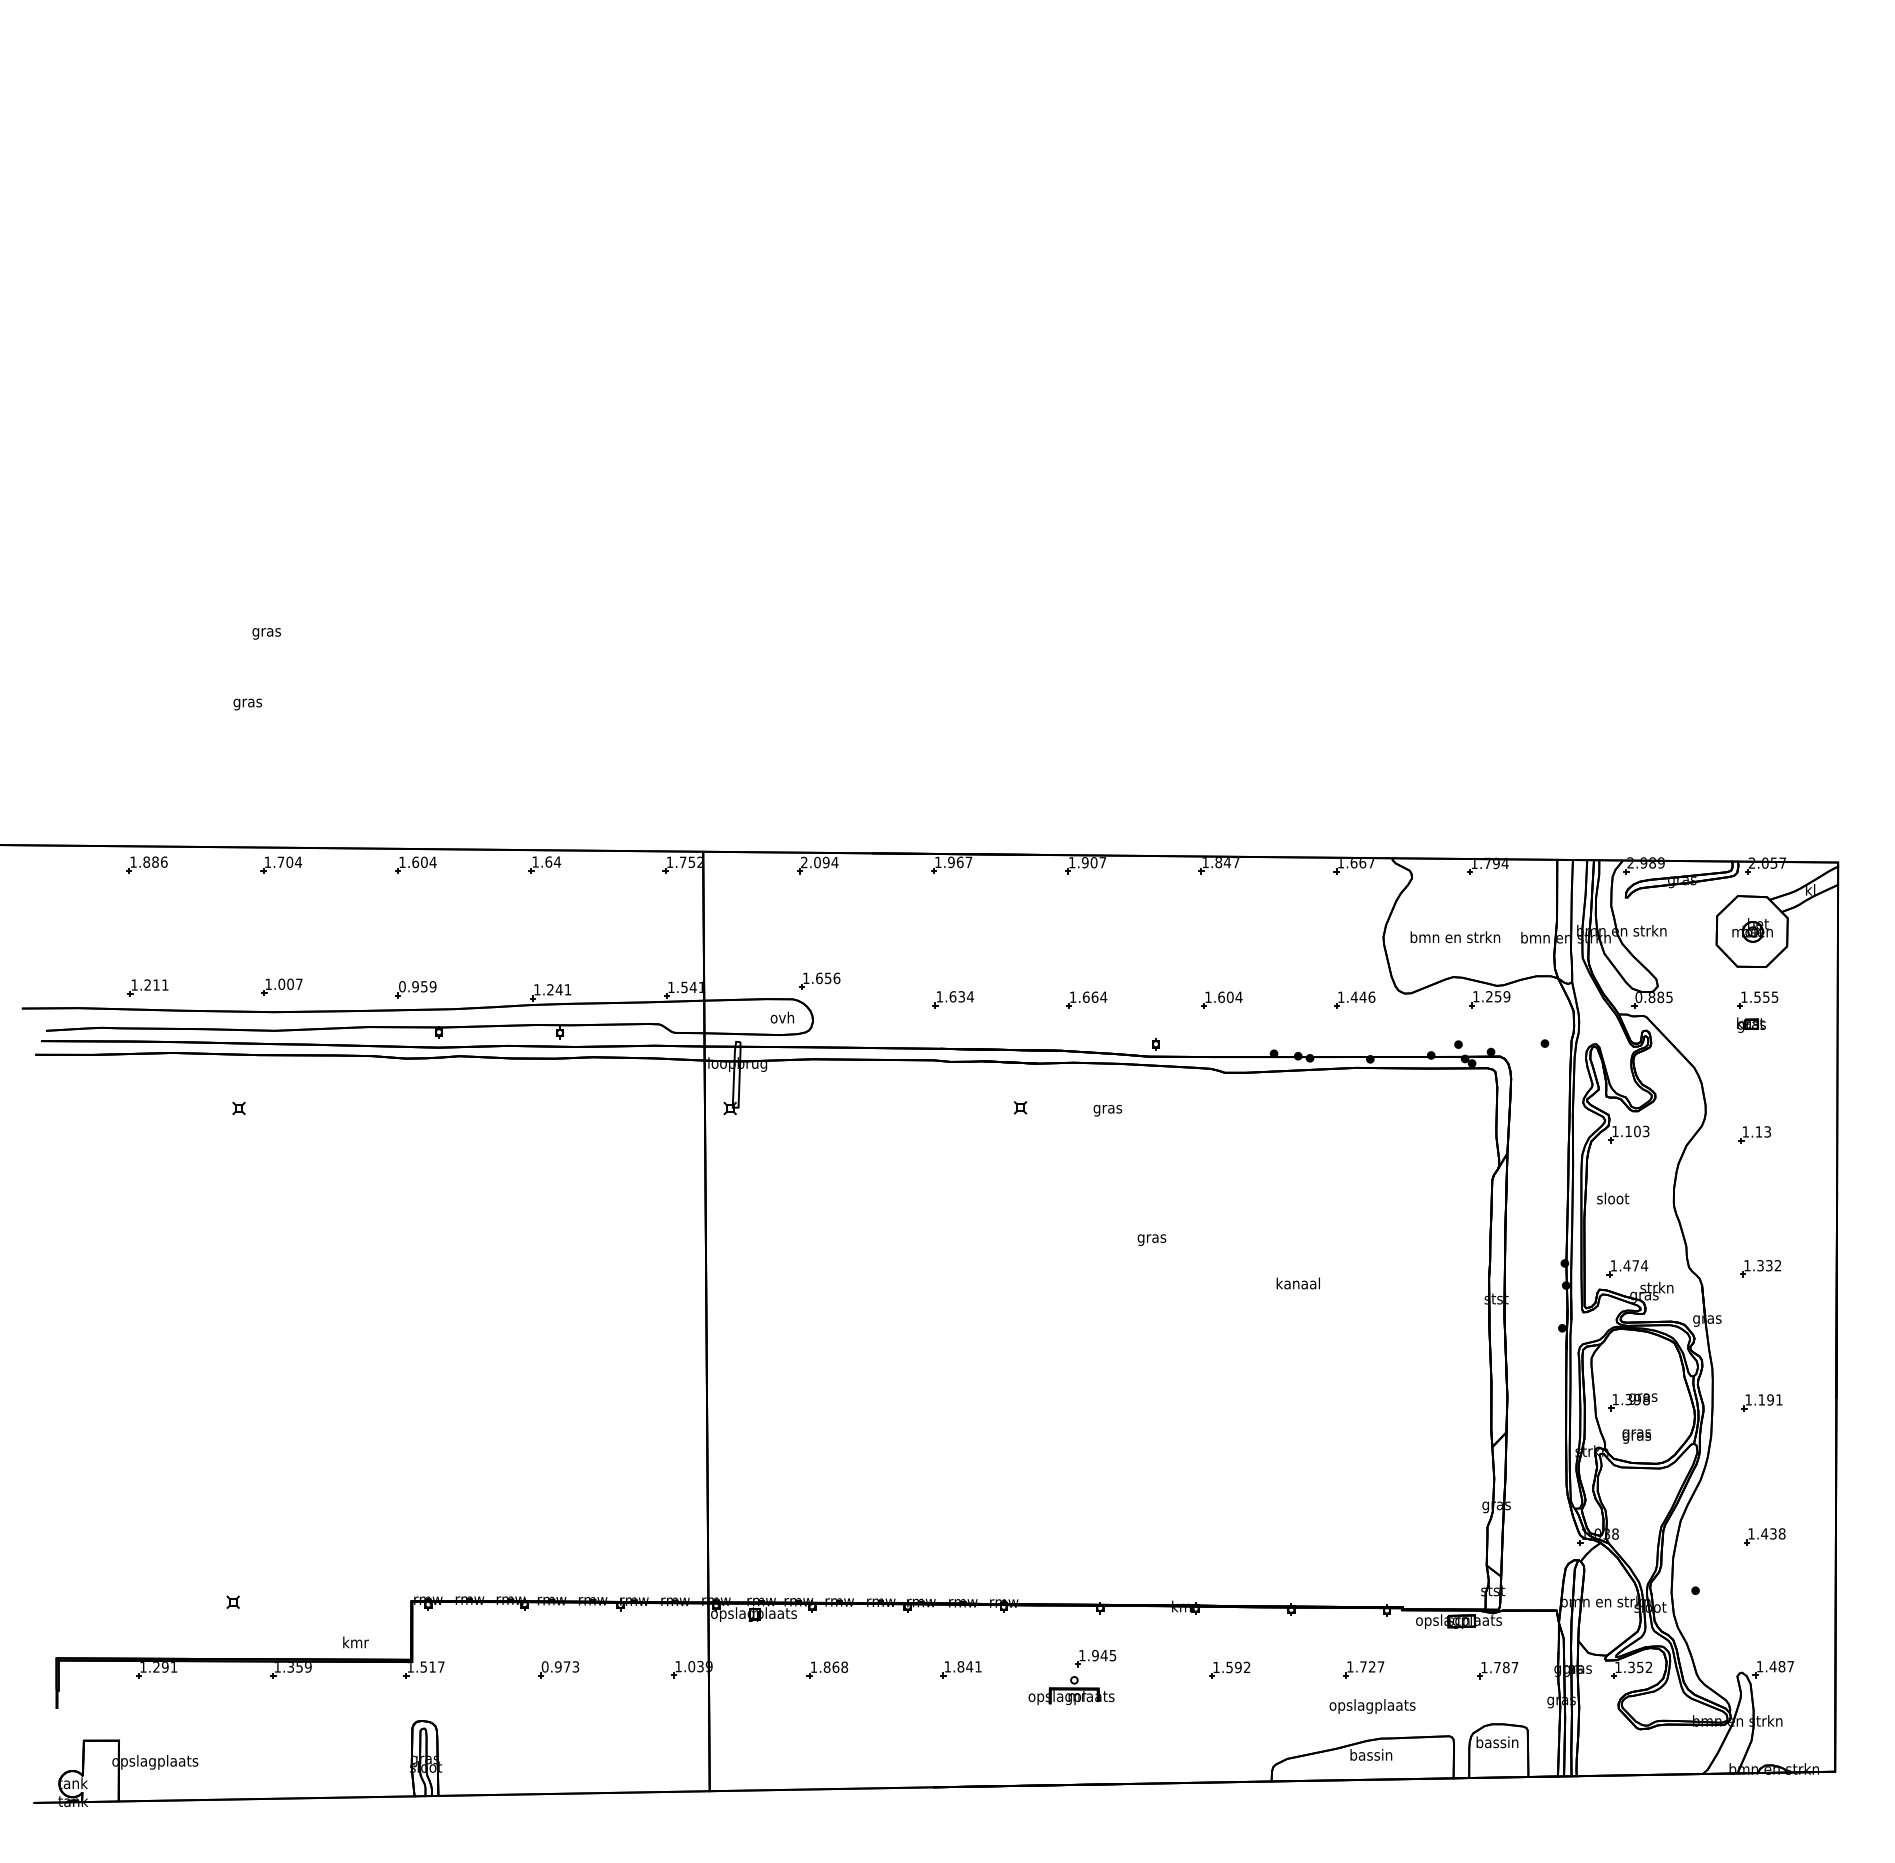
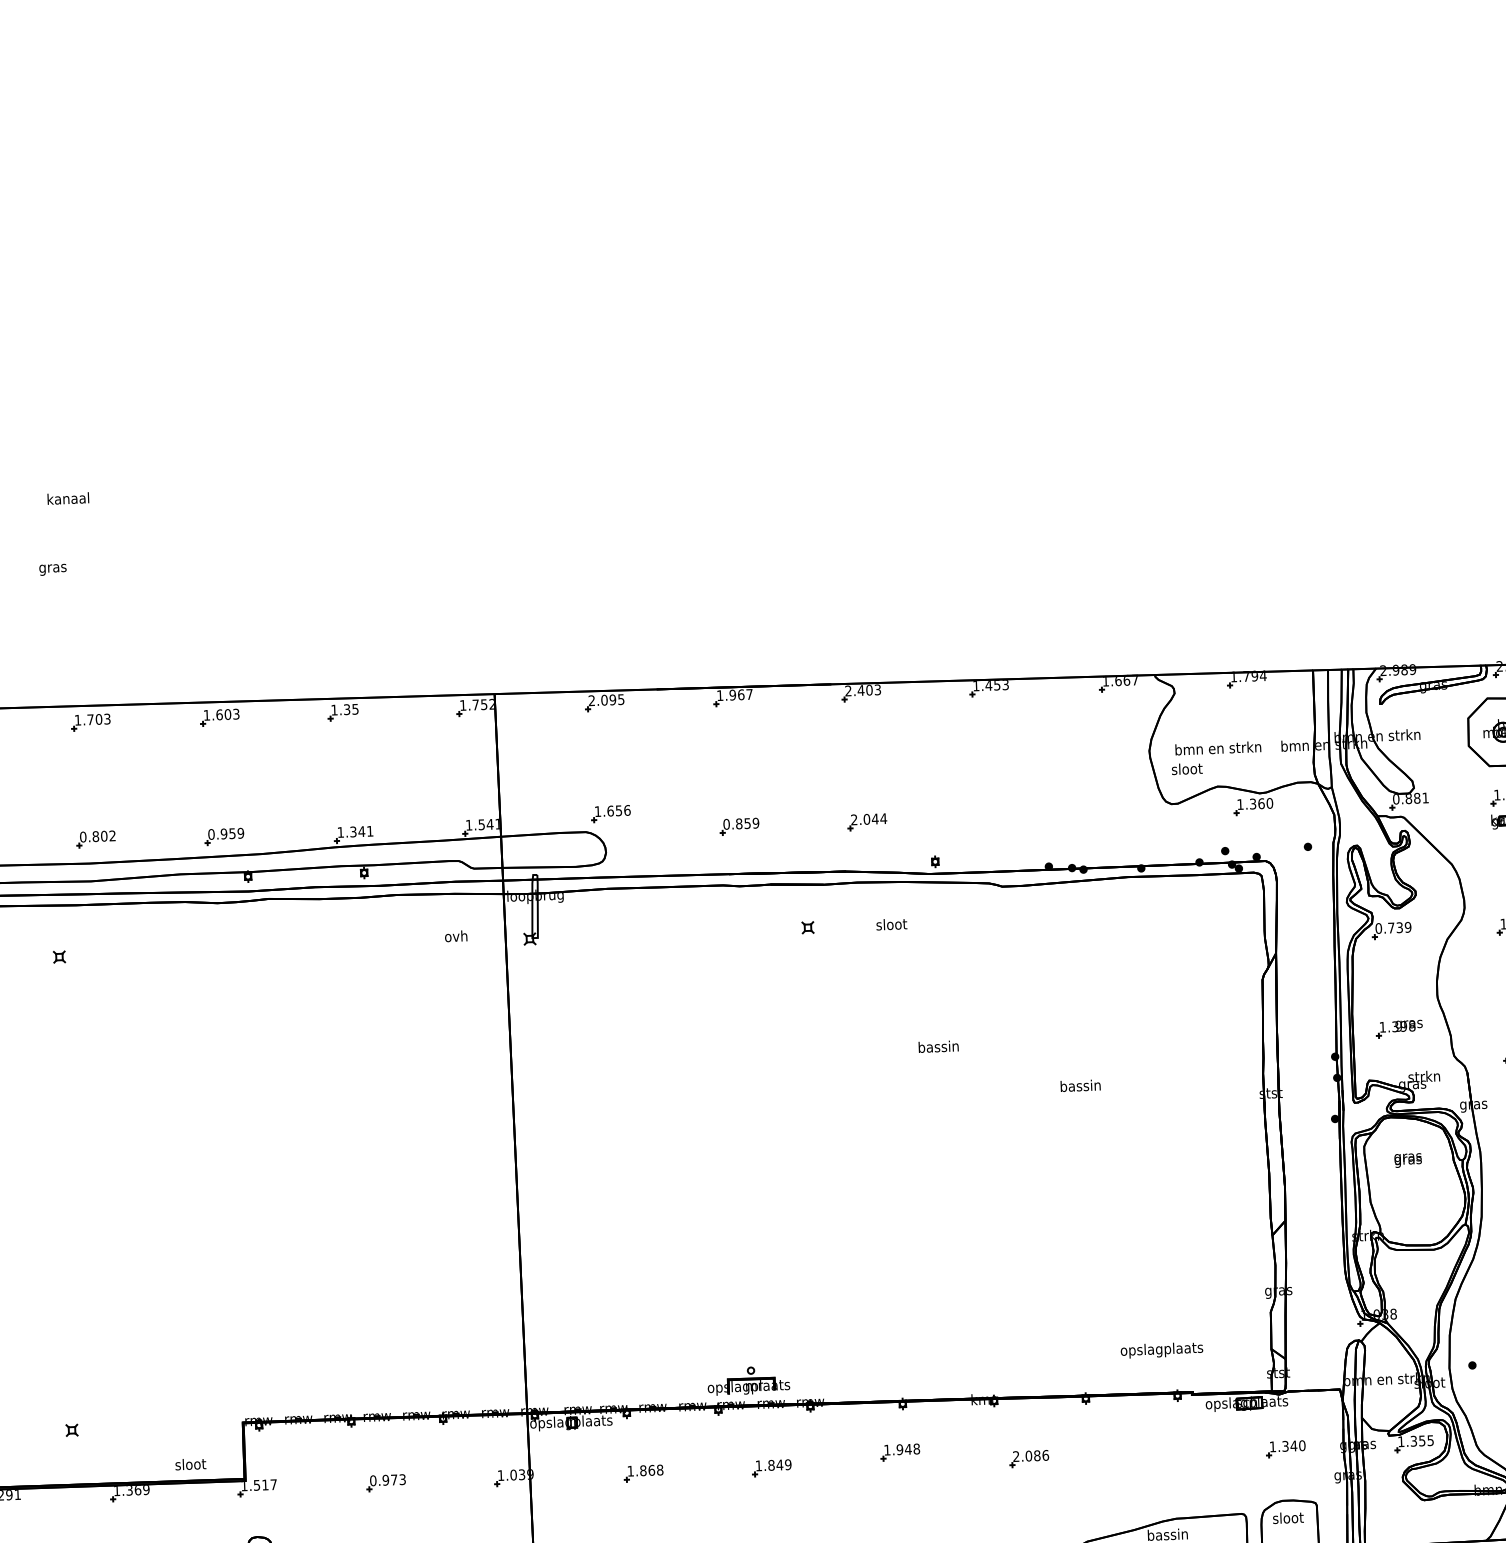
text: (266, 632) -> (68, 500), gras -> kanaal
text: (553, 861) -> (351, 708), 1.64 -> 1.35
text: (298, 862) -> (107, 719), 1.704 -> 1.703
text: (432, 862) -> (235, 714), 1.604 -> 1.603
text: (834, 862) -> (620, 699), 2.094 -> 2.095
text: (1087, 862) -> (863, 690), 1.907 -> 2.403
text: (1227, 862) -> (997, 685), 1.847 -> 1.453
text: (283, 983) -> (97, 835), 1.007 -> 0.802
text: (550, 990) -> (353, 832), 1.241 -> 1.341
text: (955, 996) -> (741, 823), 1.634 -> 0.859
text: (1083, 996) -> (864, 818), 1.664 -> 2.044
text: (1498, 996) -> (1261, 803), 1.259 -> 1.360
text: (1669, 997) -> (1425, 798), 0.885 -> 0.881
part: (1221, 999) -> (996, 816), removed
part: (1354, 999) -> (1123, 811), removed
text: (781, 1017) -> (455, 936), moved
text: (1108, 1108) -> (892, 925), gras -> sloot
text: (1630, 1131) -> (1393, 927), 1.103 -> 0.739
text: (1613, 1198) -> (1187, 768), moved
text: (1151, 1238) -> (938, 1048), gras -> bassin
part: (1627, 1268) -> (1395, 1059), removed
text: (1297, 1283) -> (1079, 1085), kanaal -> bassin
part: (1632, 1402) -> (1398, 1029), moved
text: (1636, 1436) -> (1407, 1160), moved
text: (355, 1642) -> (190, 1464), kmr -> sloot
text: (1112, 1655) -> (916, 1448), 1.945 -> 1.948
text: (978, 1666) -> (788, 1464), 1.841 -> 1.849
text: (299, 1667) -> (137, 1490), 1.359 -> 1.369
text: (1231, 1667) -> (1030, 1456), 1.592 -> 2.086
text: (1506, 1667) -> (1294, 1445), 1.787 -> 1.340
text: (1648, 1667) -> (1430, 1440), 1.352 -> 1.355
part: (1363, 1669) -> (1157, 1453), removed
part: (1071, 1690) -> (748, 1380), moved
text: (1372, 1706) -> (1161, 1350), moved
text: (1497, 1742) -> (1288, 1518), bassin -> sloot

